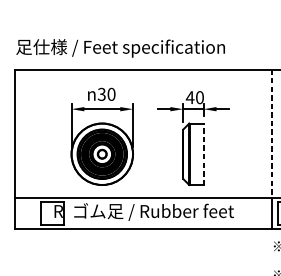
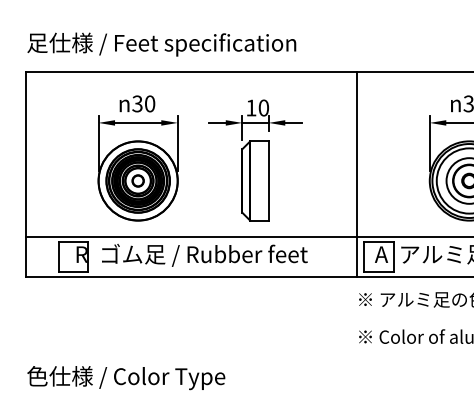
text: (189, 97) -> (250, 107), 40 -> 10
line: (271, 133) -> (356, 154), dashed -> solid
line: (203, 154) -> (268, 181), dashed -> solid

